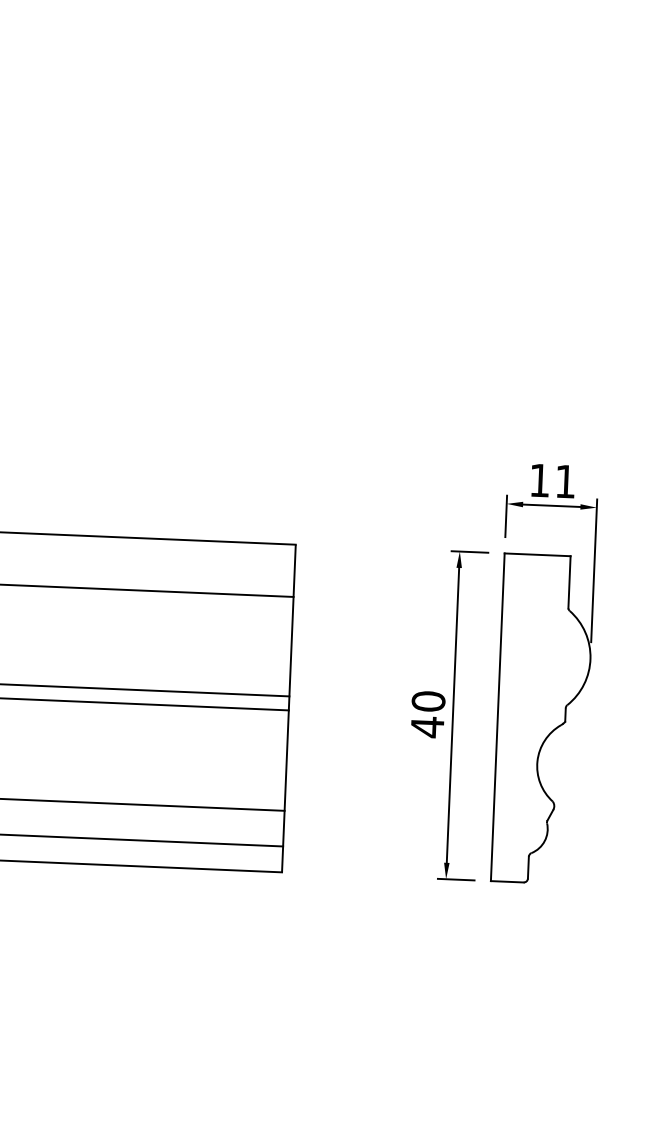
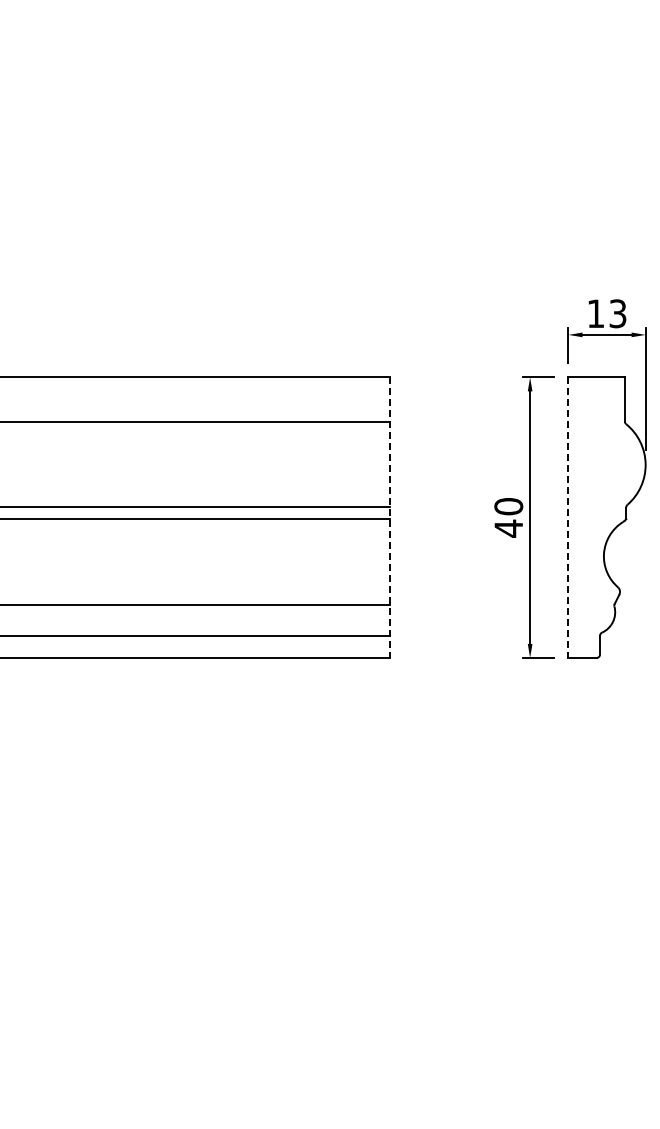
text: (565, 481) -> (617, 313), 11 -> 13
line: (288, 709) -> (389, 518), solid -> dashed
line: (497, 718) -> (568, 518), solid -> dashed

